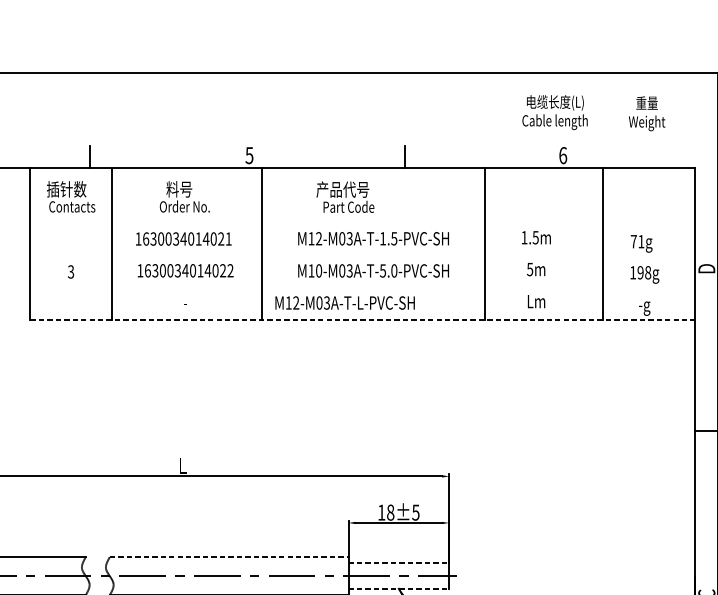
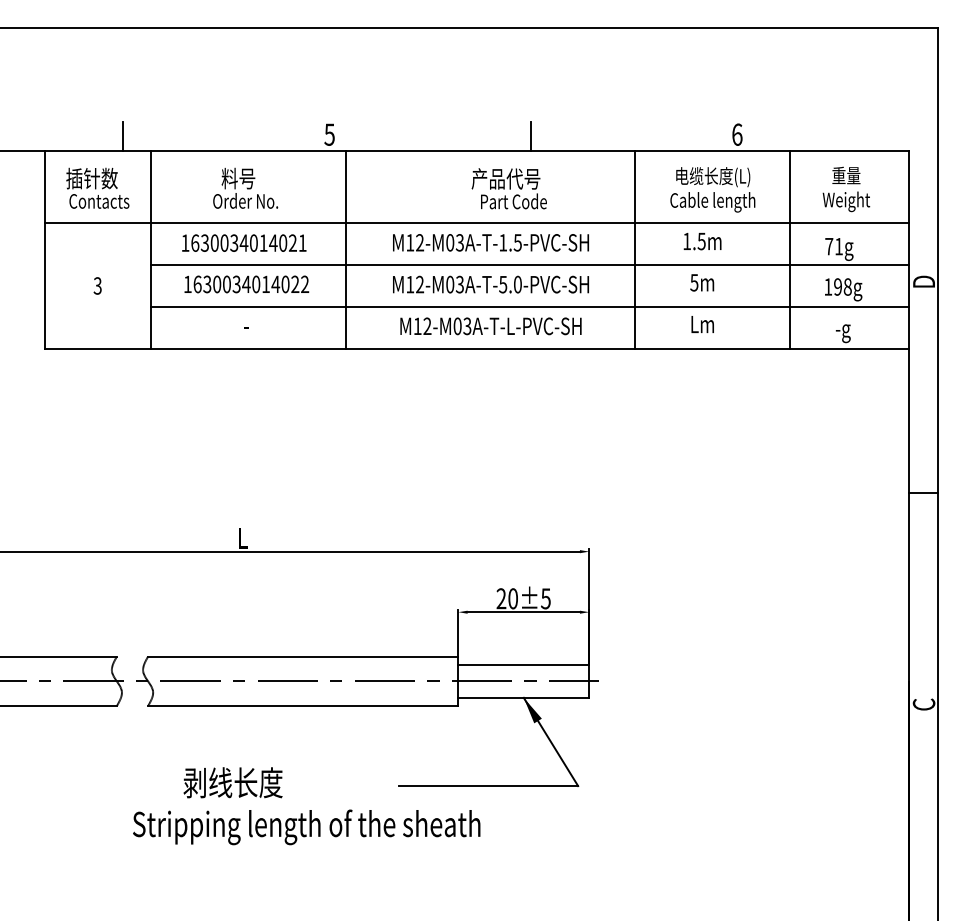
text: (554, 112) -> (712, 189), moved
text: (647, 113) -> (846, 189), moved
text: (344, 196) -> (508, 188), moved
line: (362, 223) -> (476, 223), added
line: (403, 256) -> (529, 265), added
text: (319, 270) -> (420, 284), M10-M03A-T-5.0-PVC-SH -> M12-M03A-T-5.0-PVC-SH
line: (403, 287) -> (529, 306), added
text: (344, 303) -> (490, 326), moved
line: (363, 320) -> (477, 348), dashed -> solid
text: (386, 512) -> (507, 598), 18±5 -> 20±5
line: (229, 557) -> (303, 656), dashed -> solid
line: (399, 563) -> (524, 664), dashed -> solid
line: (399, 588) -> (524, 697), dashed -> solid

